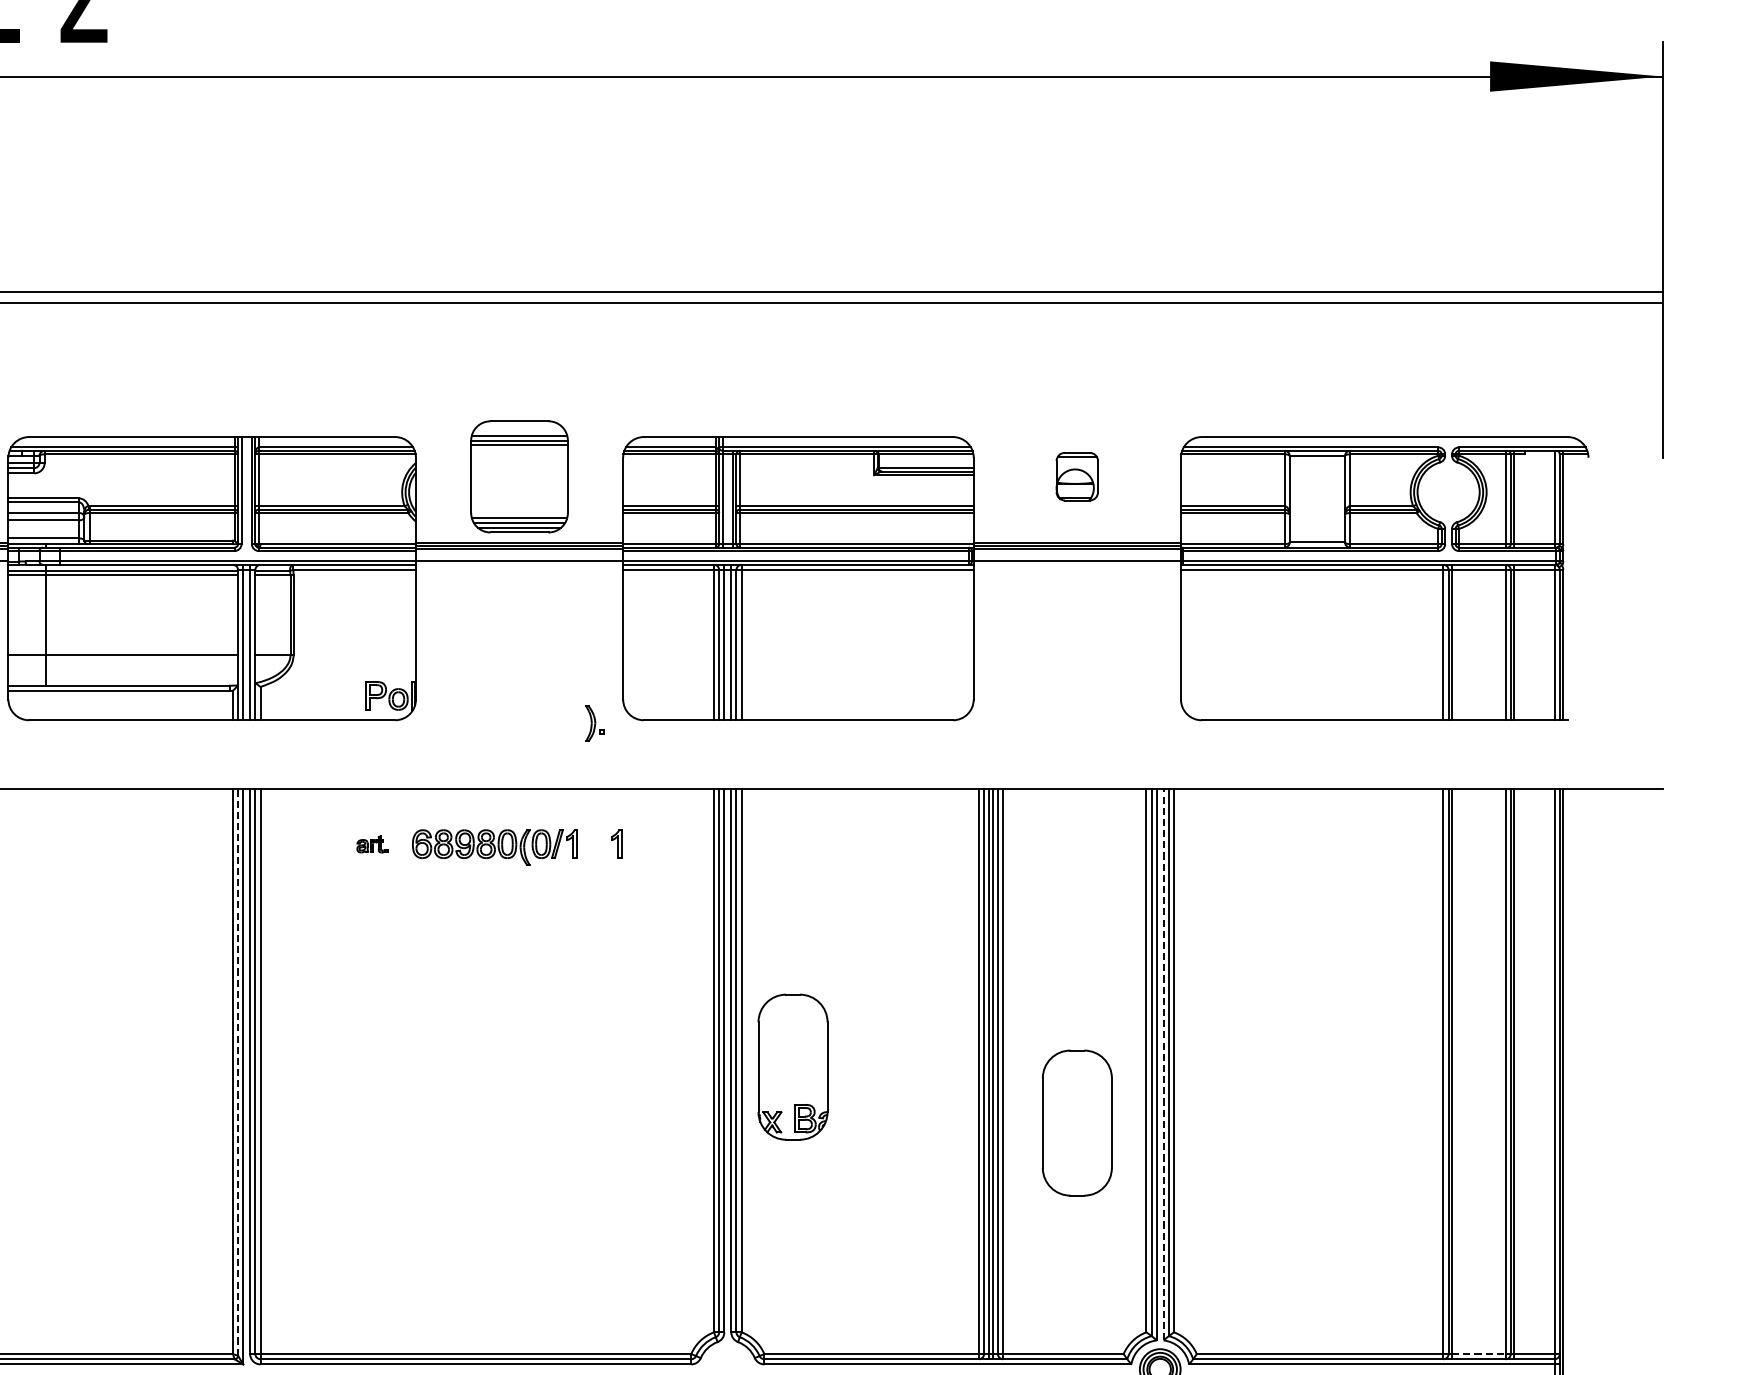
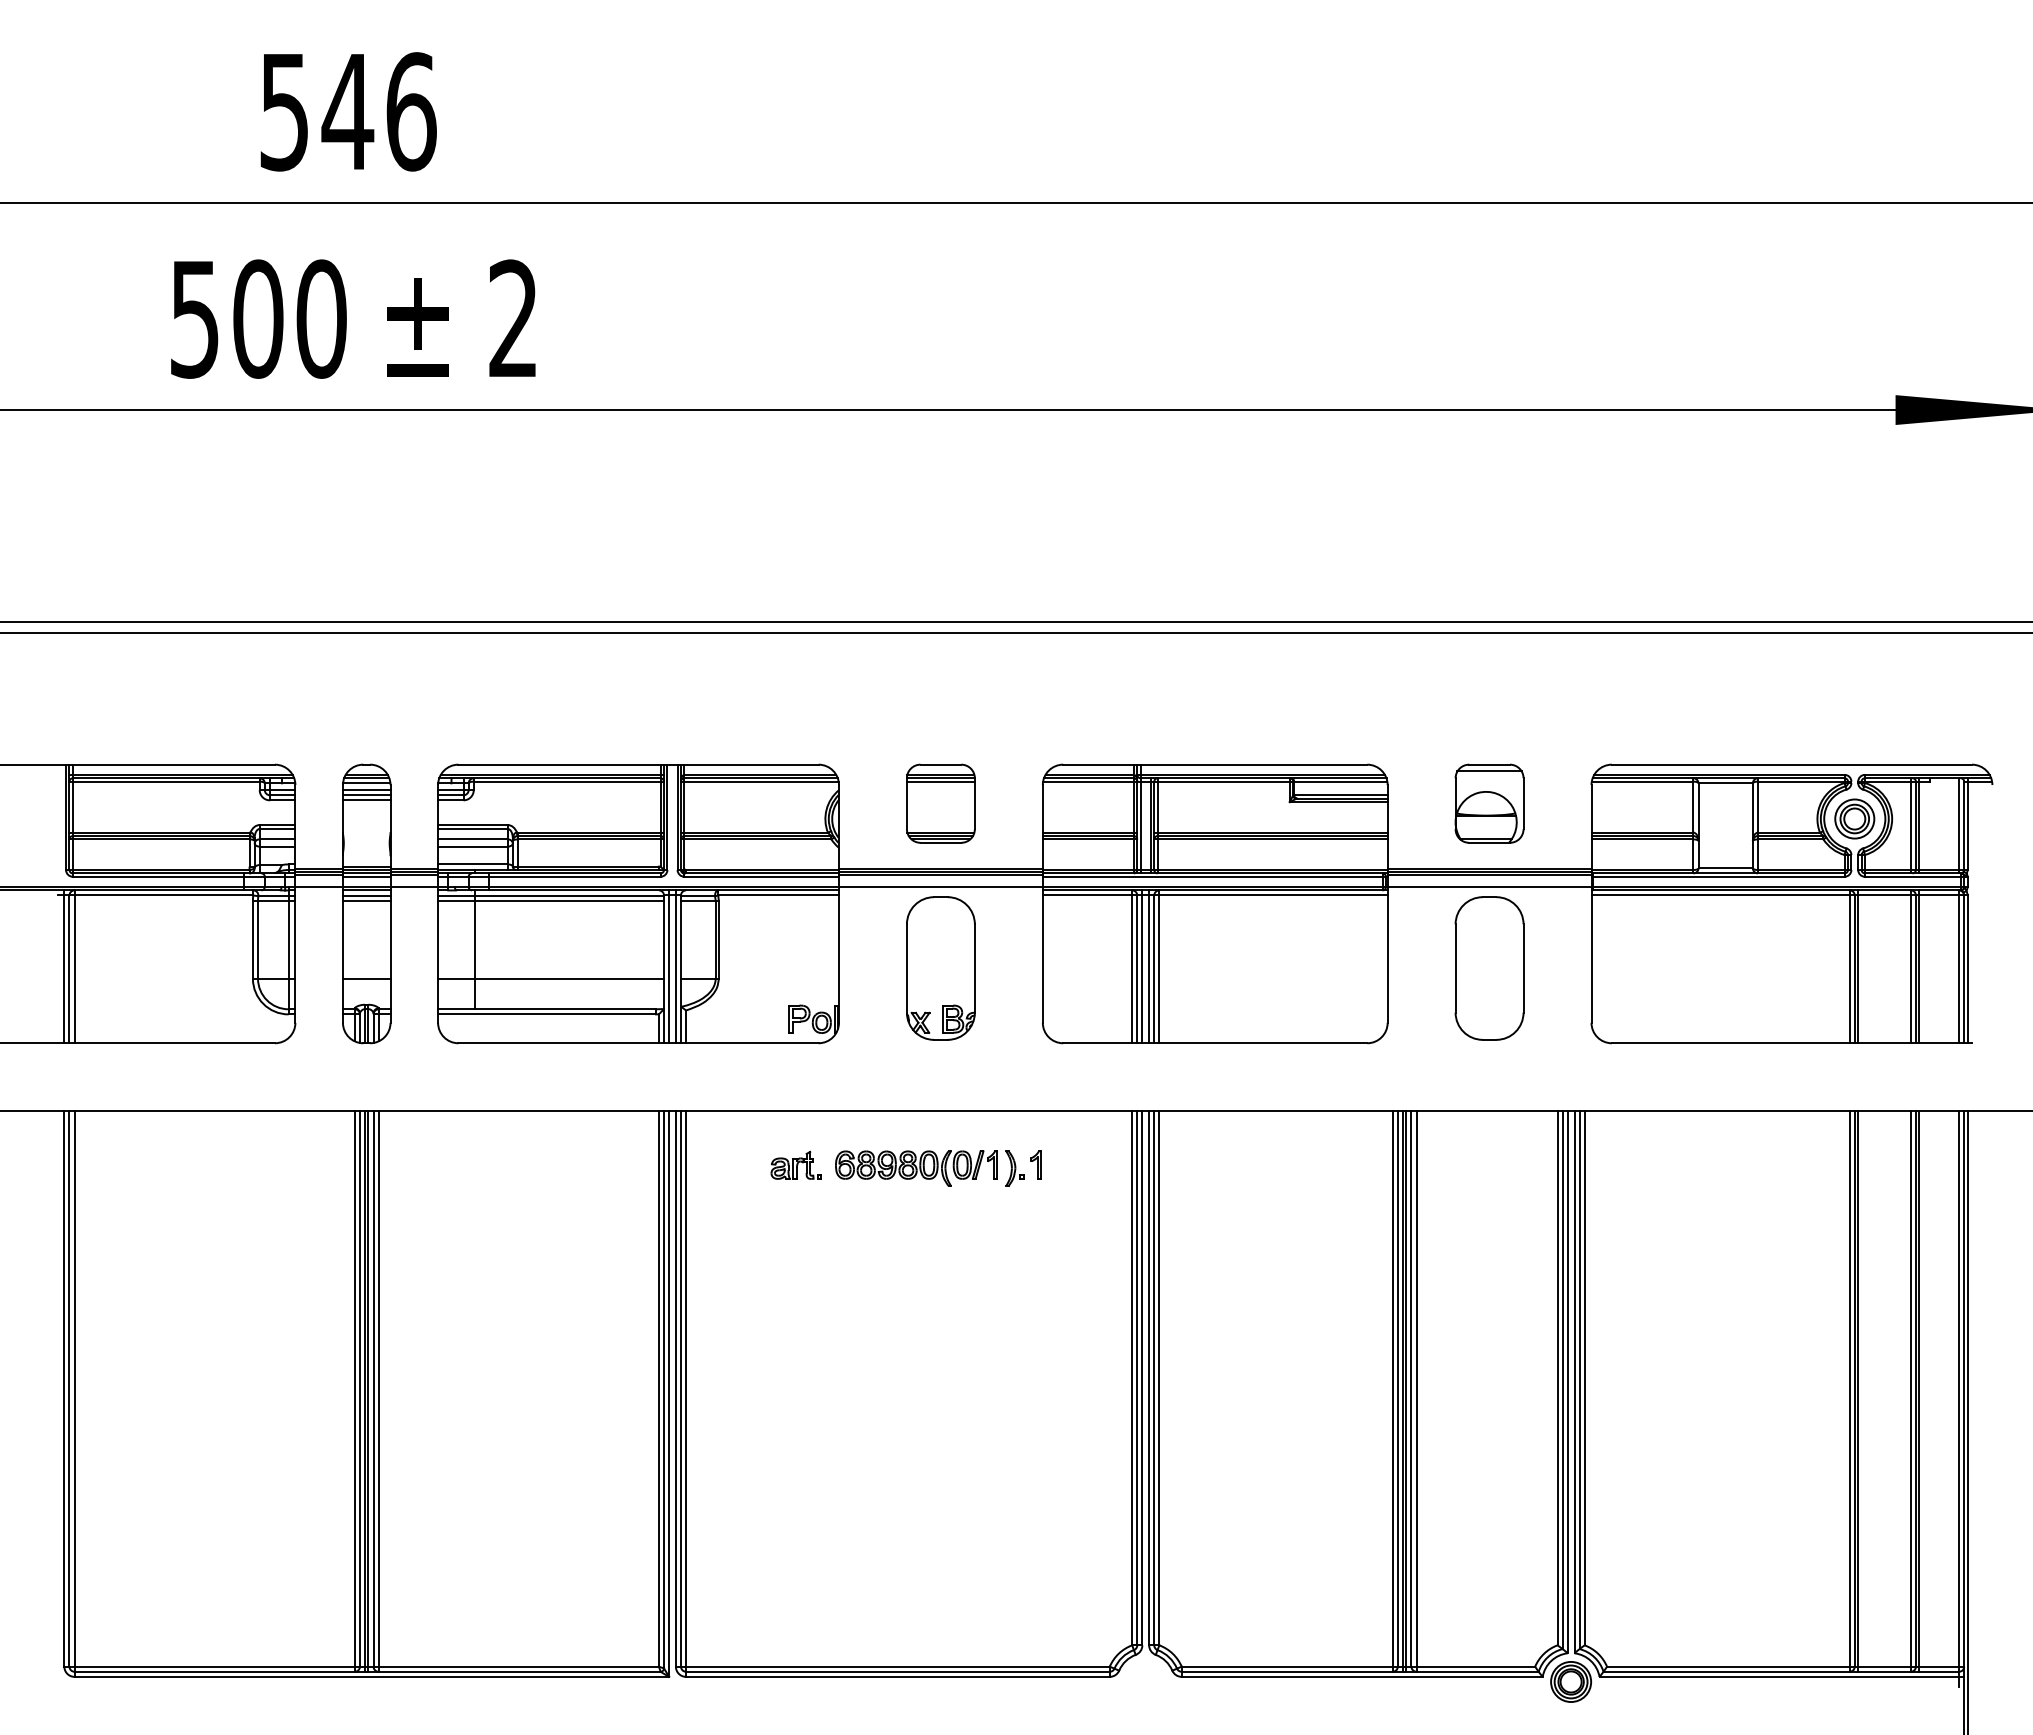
part: (519, 476) -> (940, 803), size x0.71
part: (1077, 476) -> (1489, 803), size x1.67
part: (1448, 491) -> (1854, 818), added
part: (594, 723) -> (1014, 1168), moved
part: (371, 843) -> (795, 1164), size x1.67
line: (1163, 1064) -> (1574, 1381), dashed -> solid
part: (792, 1067) -> (940, 968), moved
line: (238, 1072) -> (664, 1389), dashed -> solid
part: (1077, 1123) -> (1489, 968), moved
line: (1479, 1353) -> (1885, 1666), dashed -> solid

